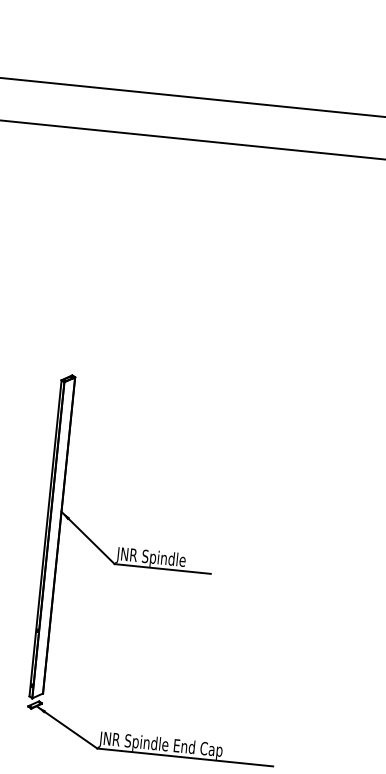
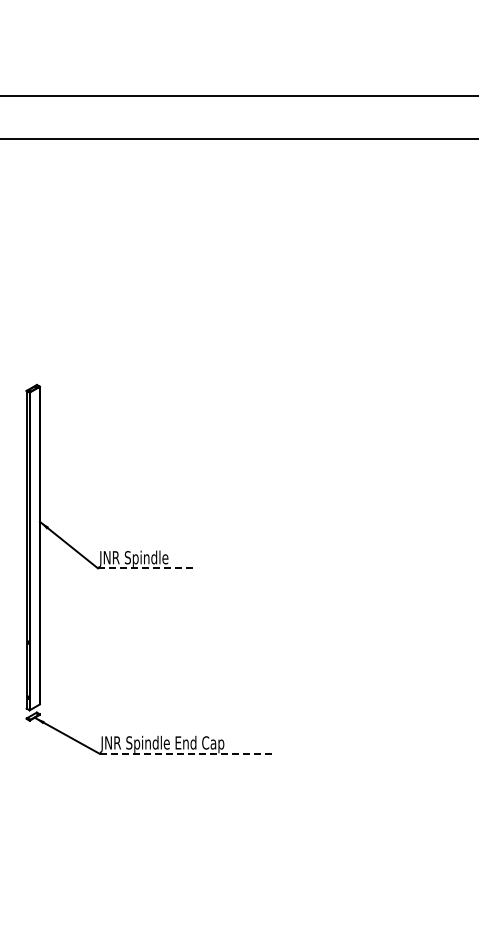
line: (162, 569) -> (146, 568), solid -> dashed
line: (185, 757) -> (188, 753), solid -> dashed

